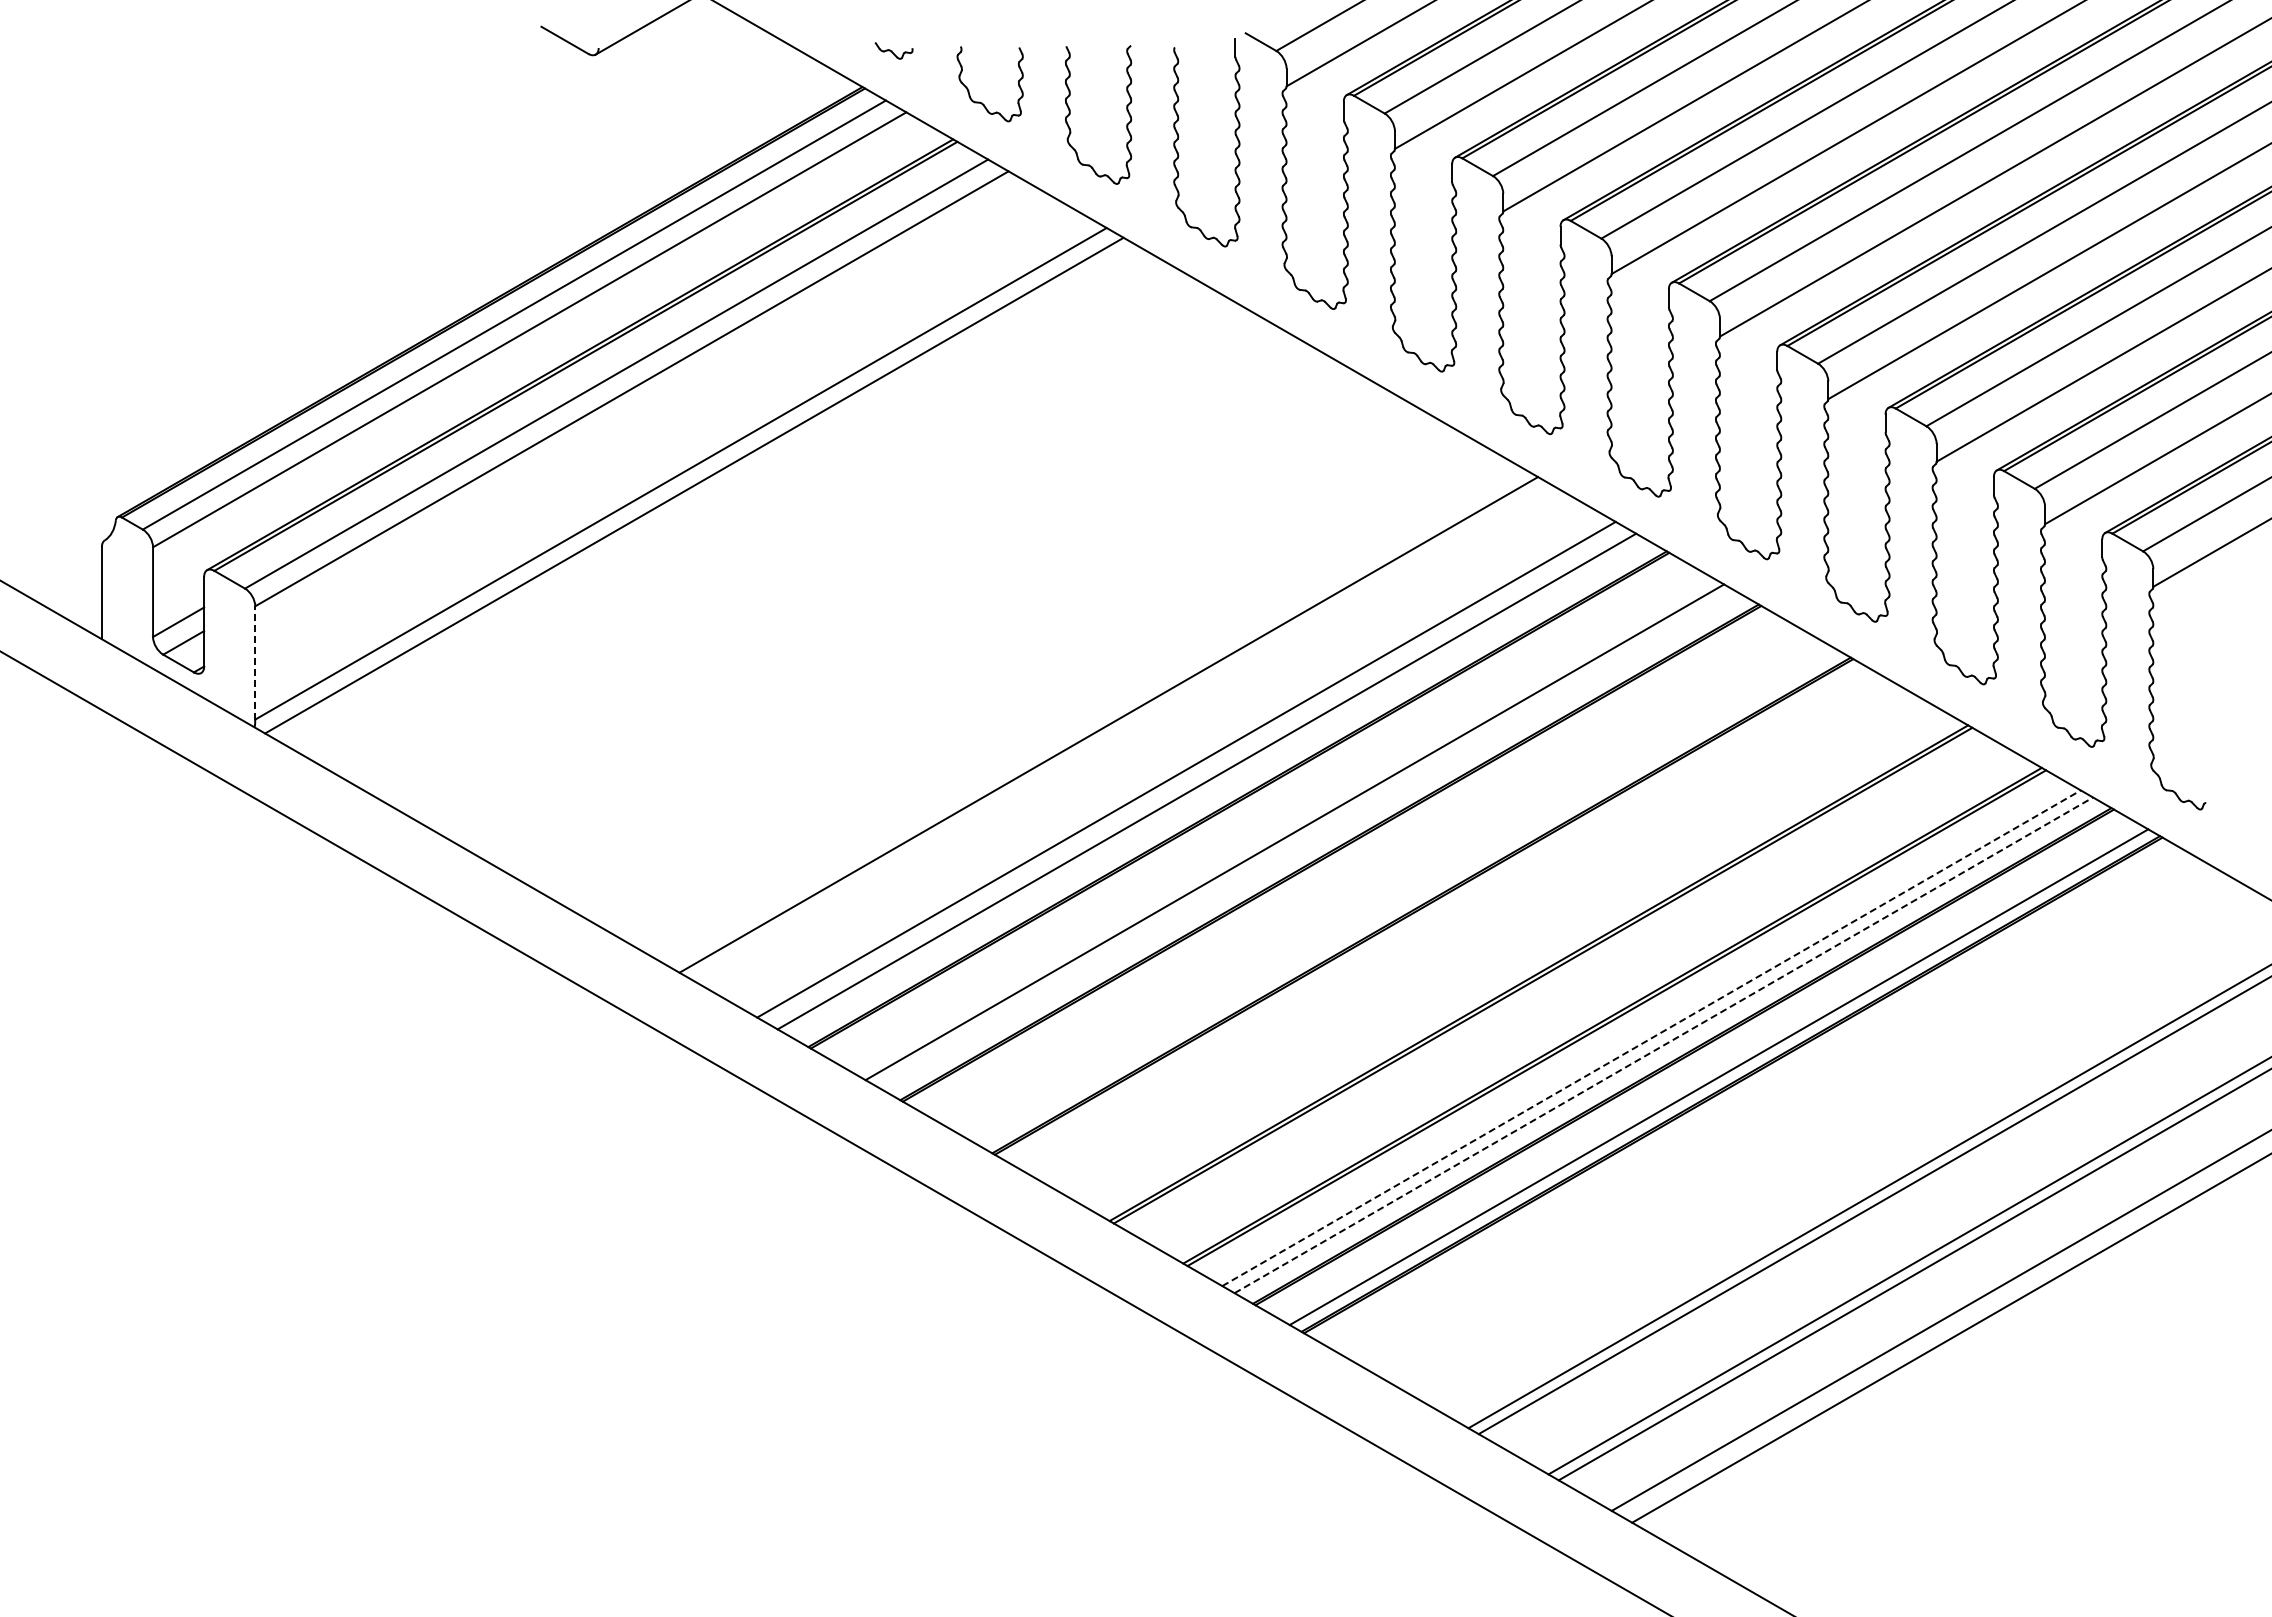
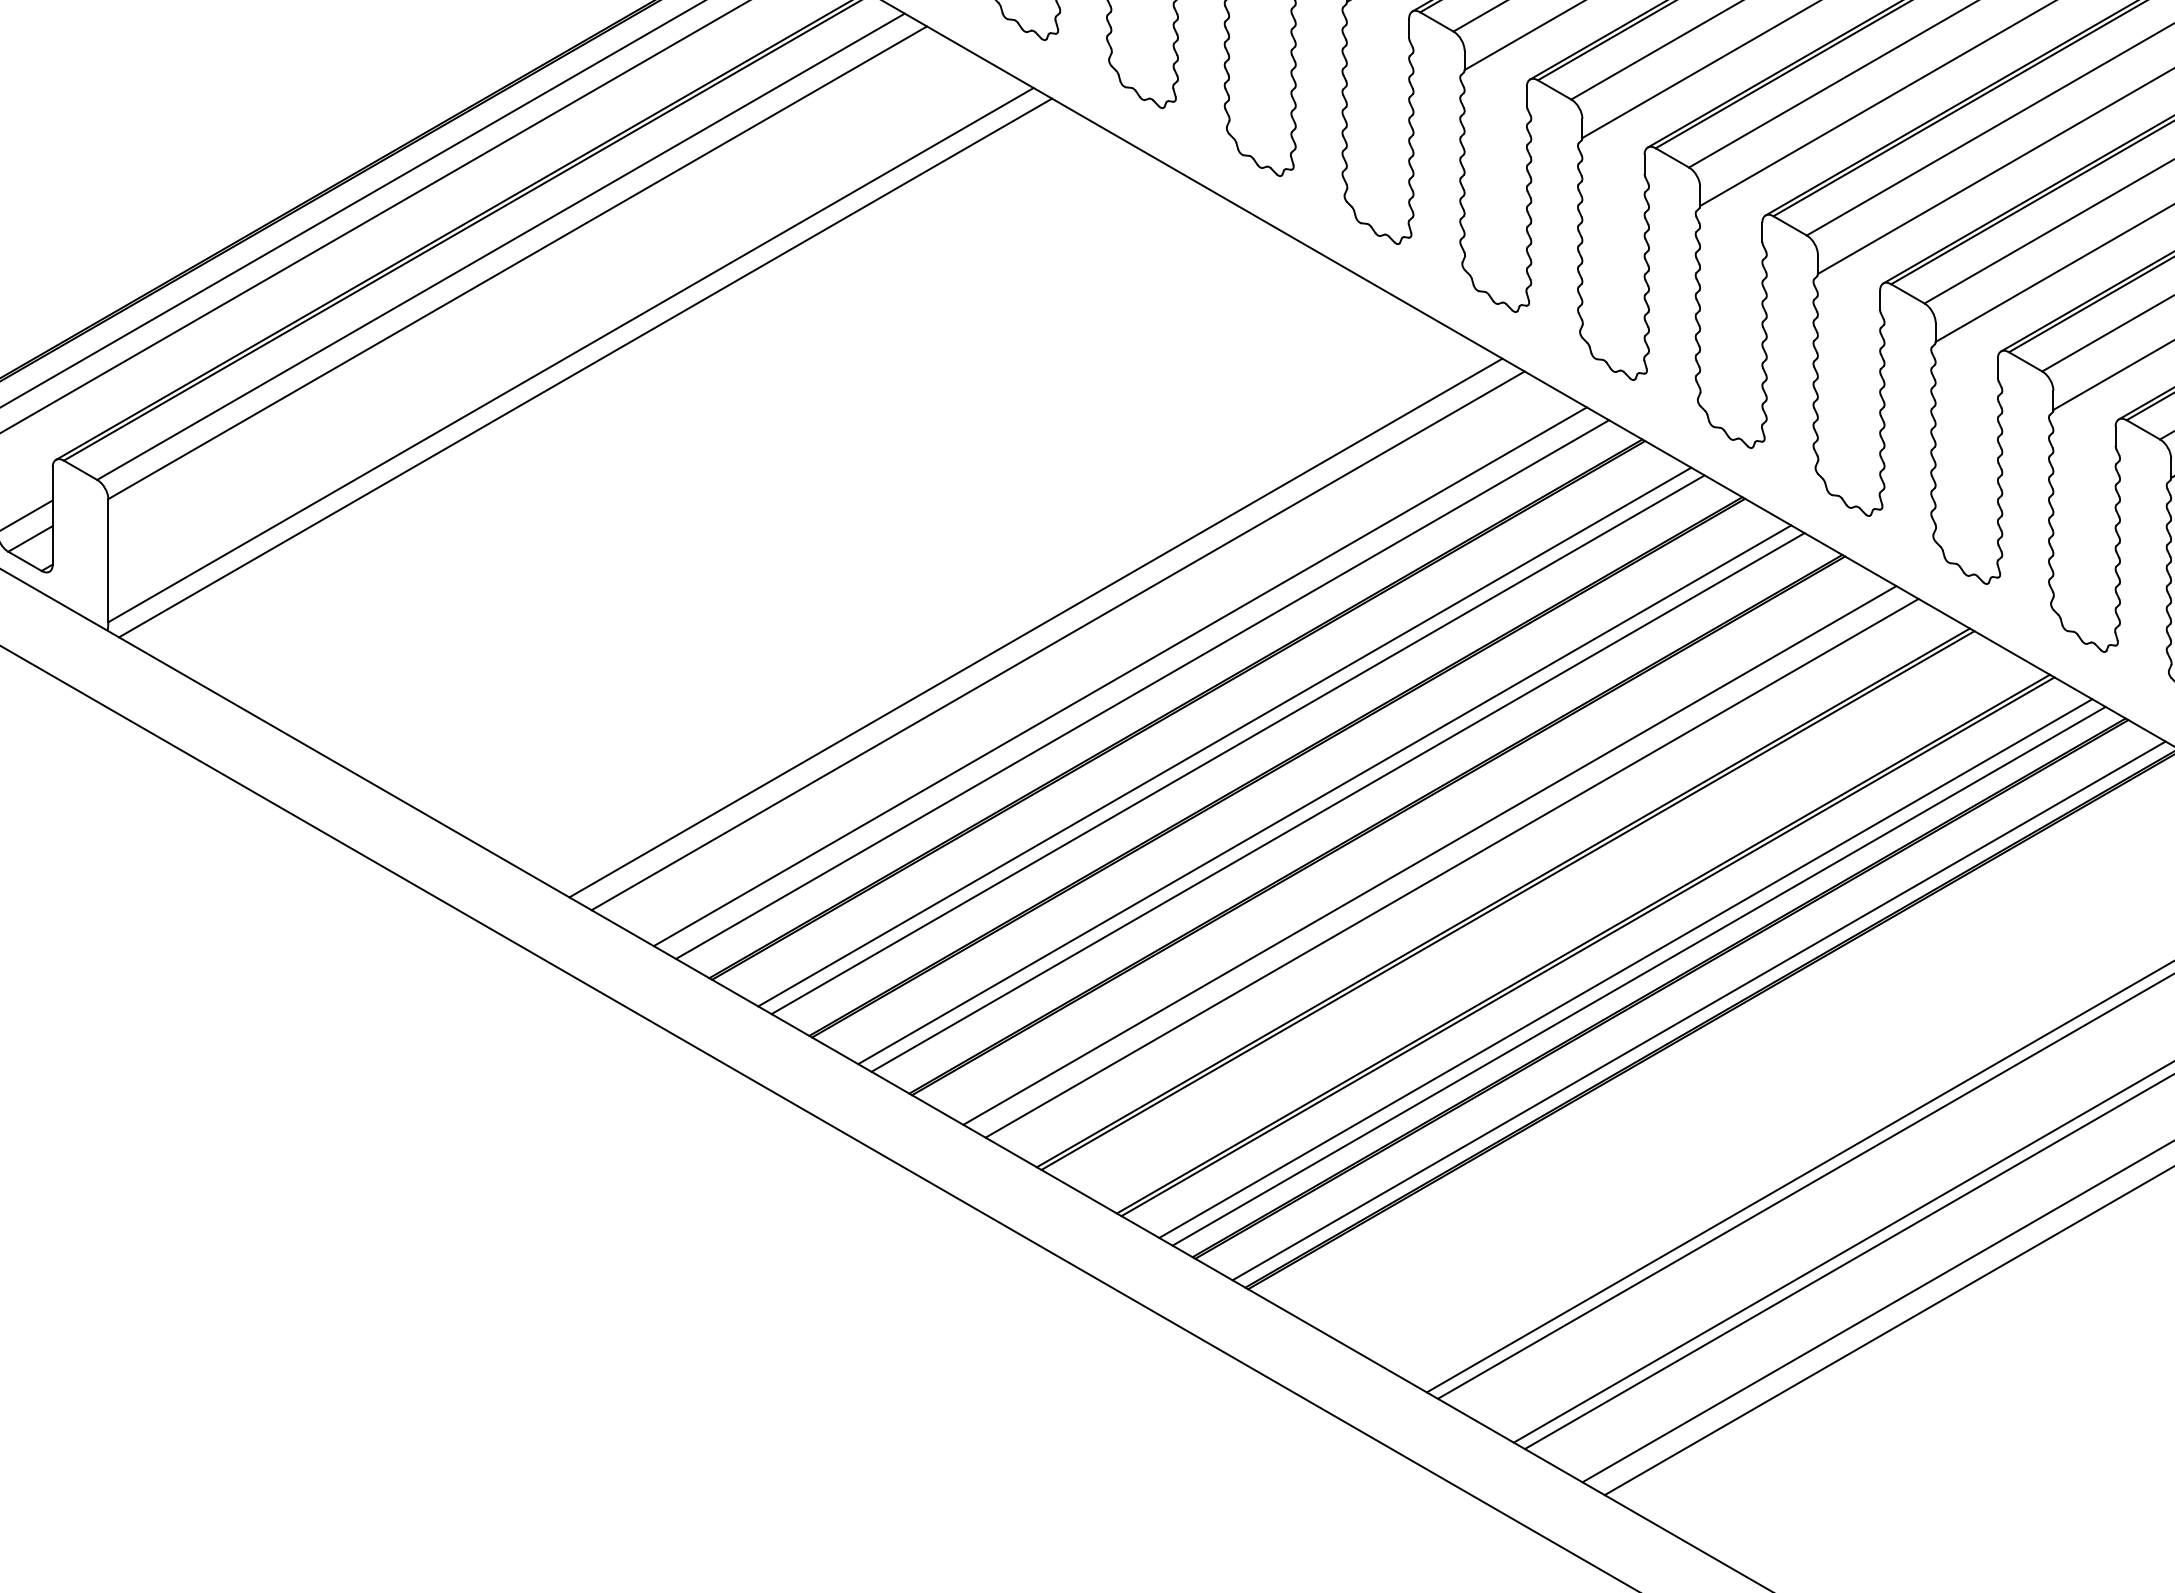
line: (255, 662) -> (108, 560), dashed -> solid
line: (1128, 736) -> (1057, 640), added
line: (1282, 825) -> (1224, 737), added
line: (1374, 878) -> (1324, 794), added
line: (1386, 885) -> (1337, 802), added
line: (1471, 934) -> (1430, 855), added
line: (1491, 945) -> (1451, 867), added
line: (1651, 1038) -> (1625, 968), dashed -> solid
line: (1663, 1045) -> (1638, 976), dashed -> solid

